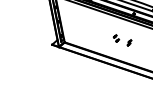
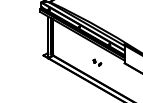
part: (123, 39) -> (97, 62), size x0.6

